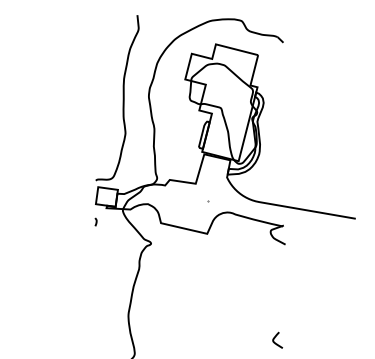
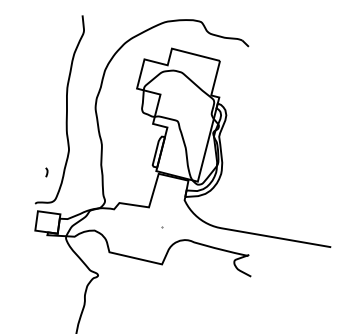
curve: (95, 221) -> (46, 171), moved

